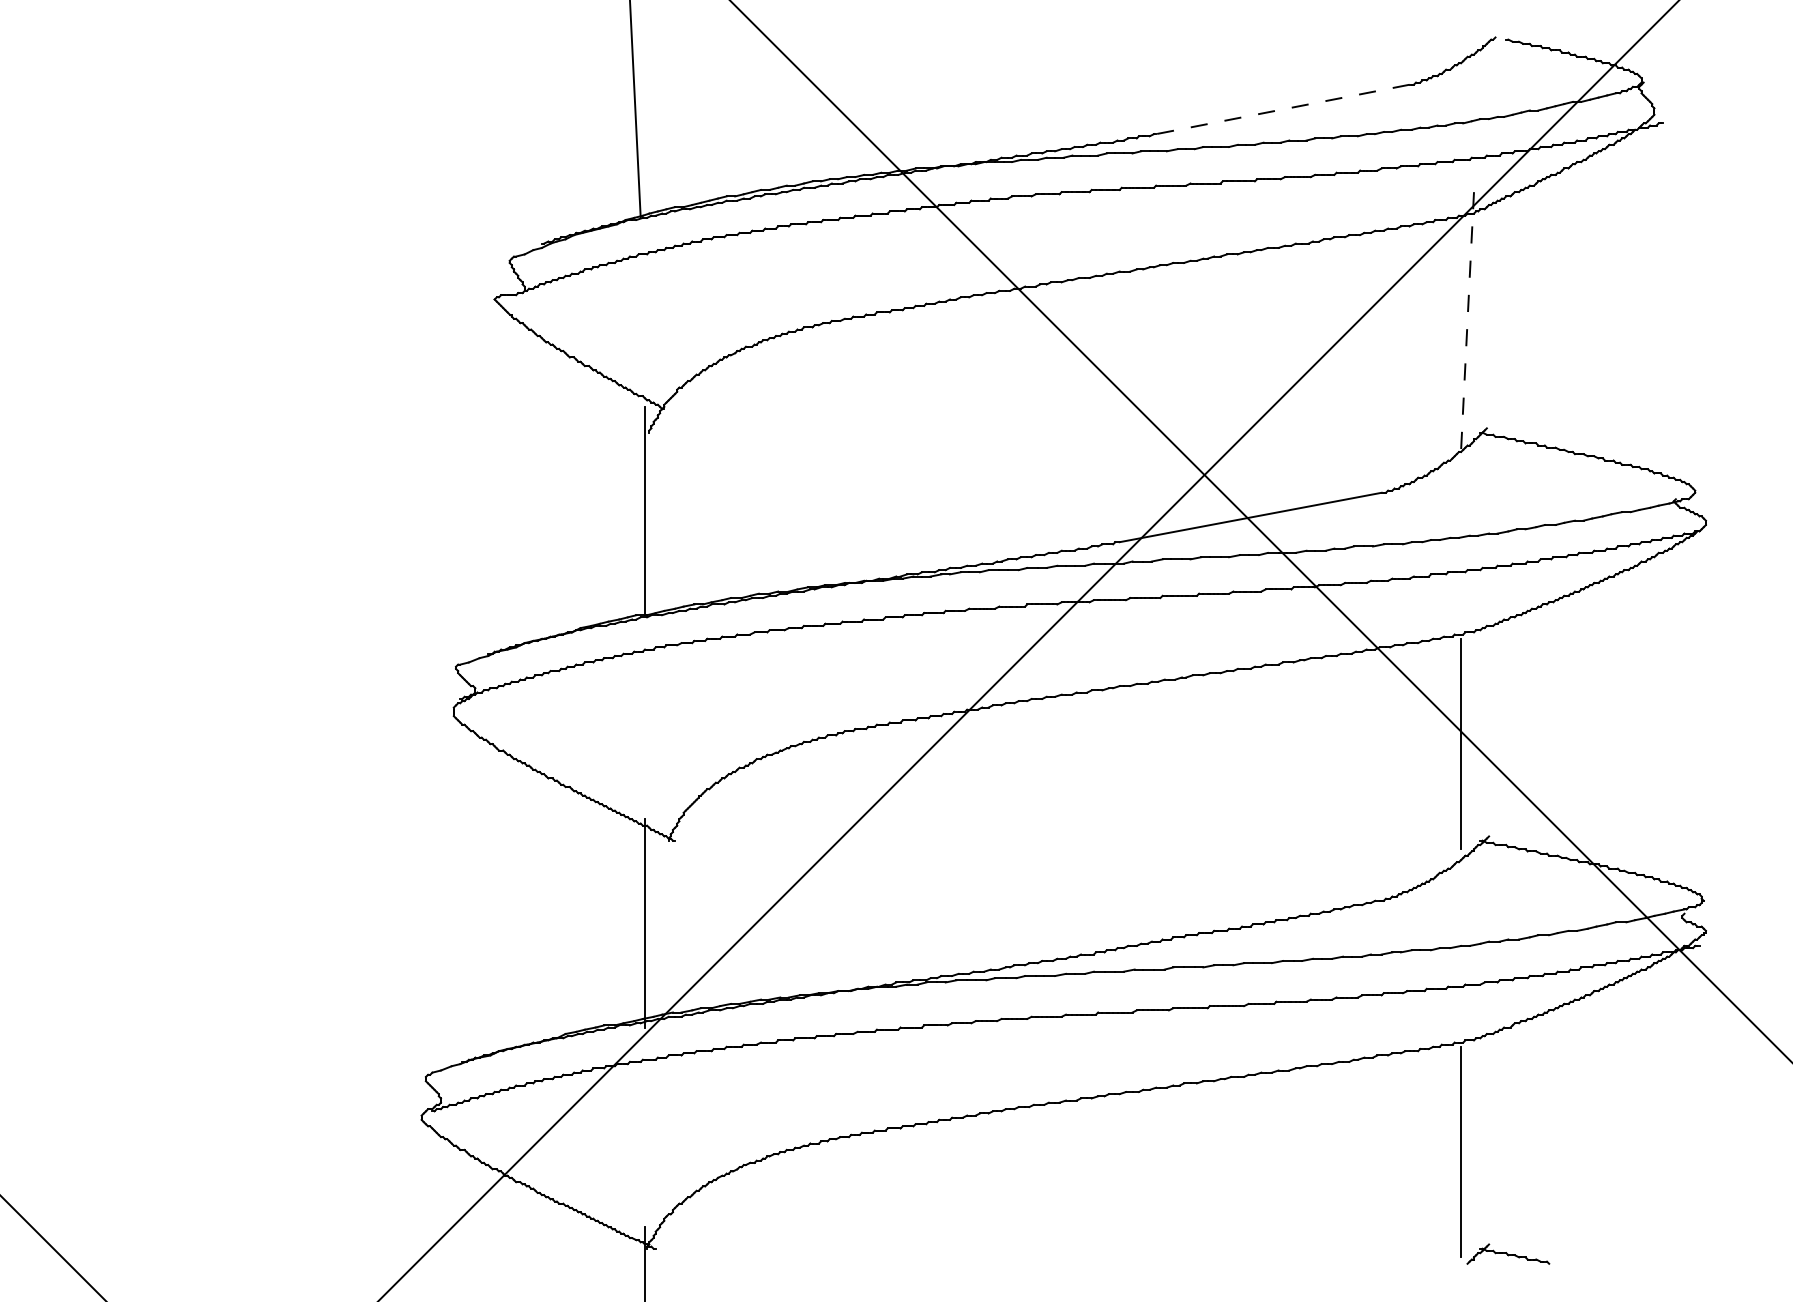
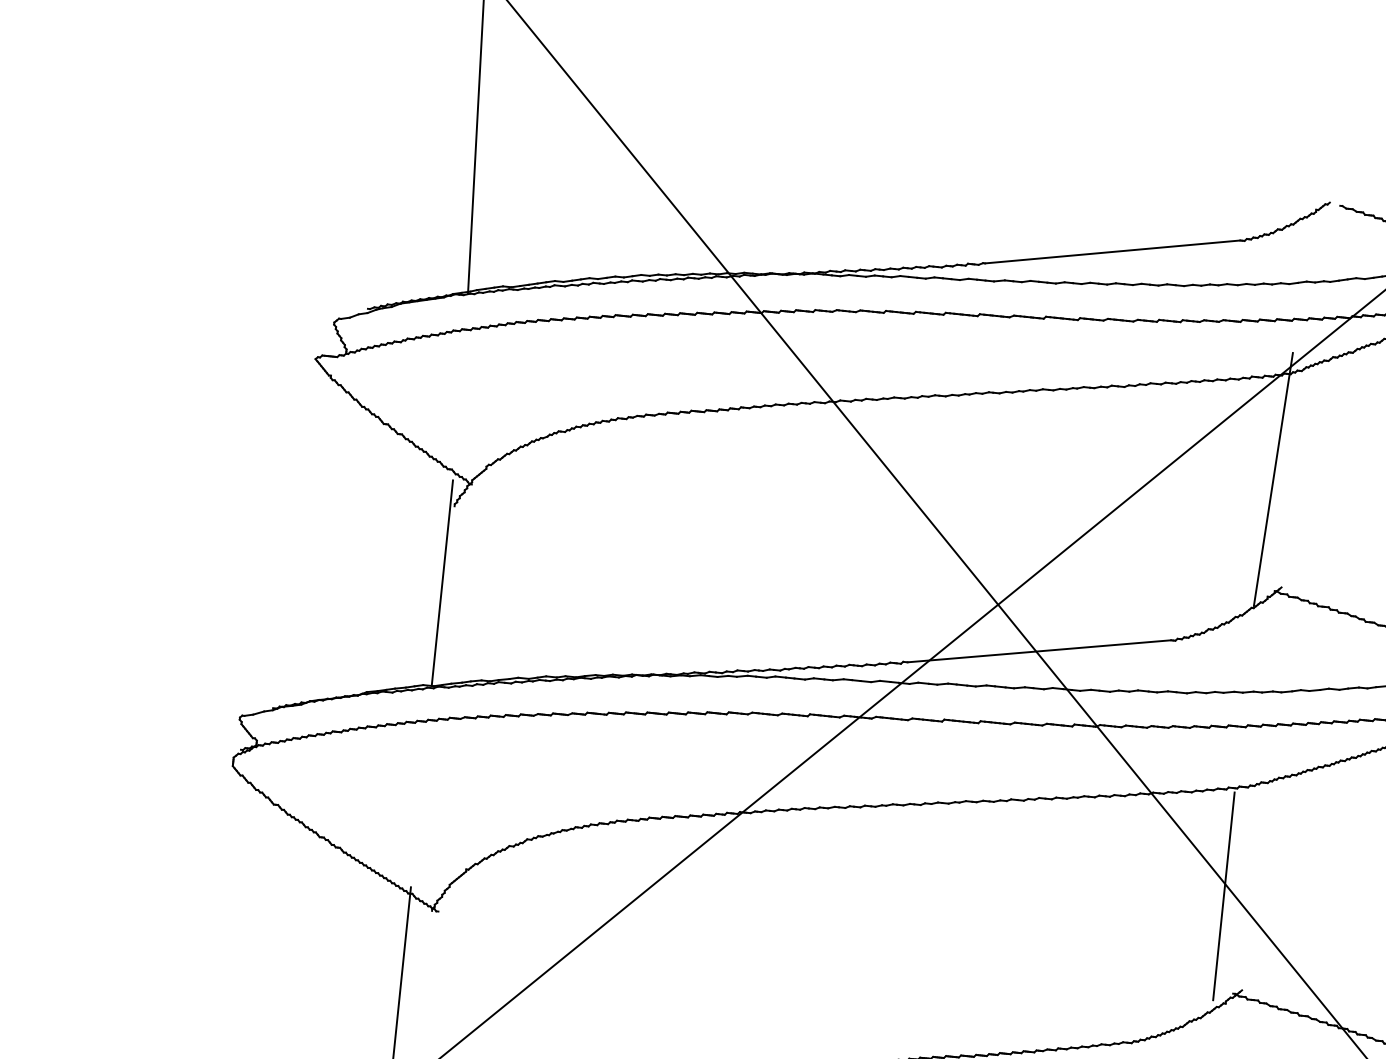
line: (1282, 109) -> (1112, 251), dashed -> solid
line: (1467, 321) -> (1273, 480), dashed -> solid

